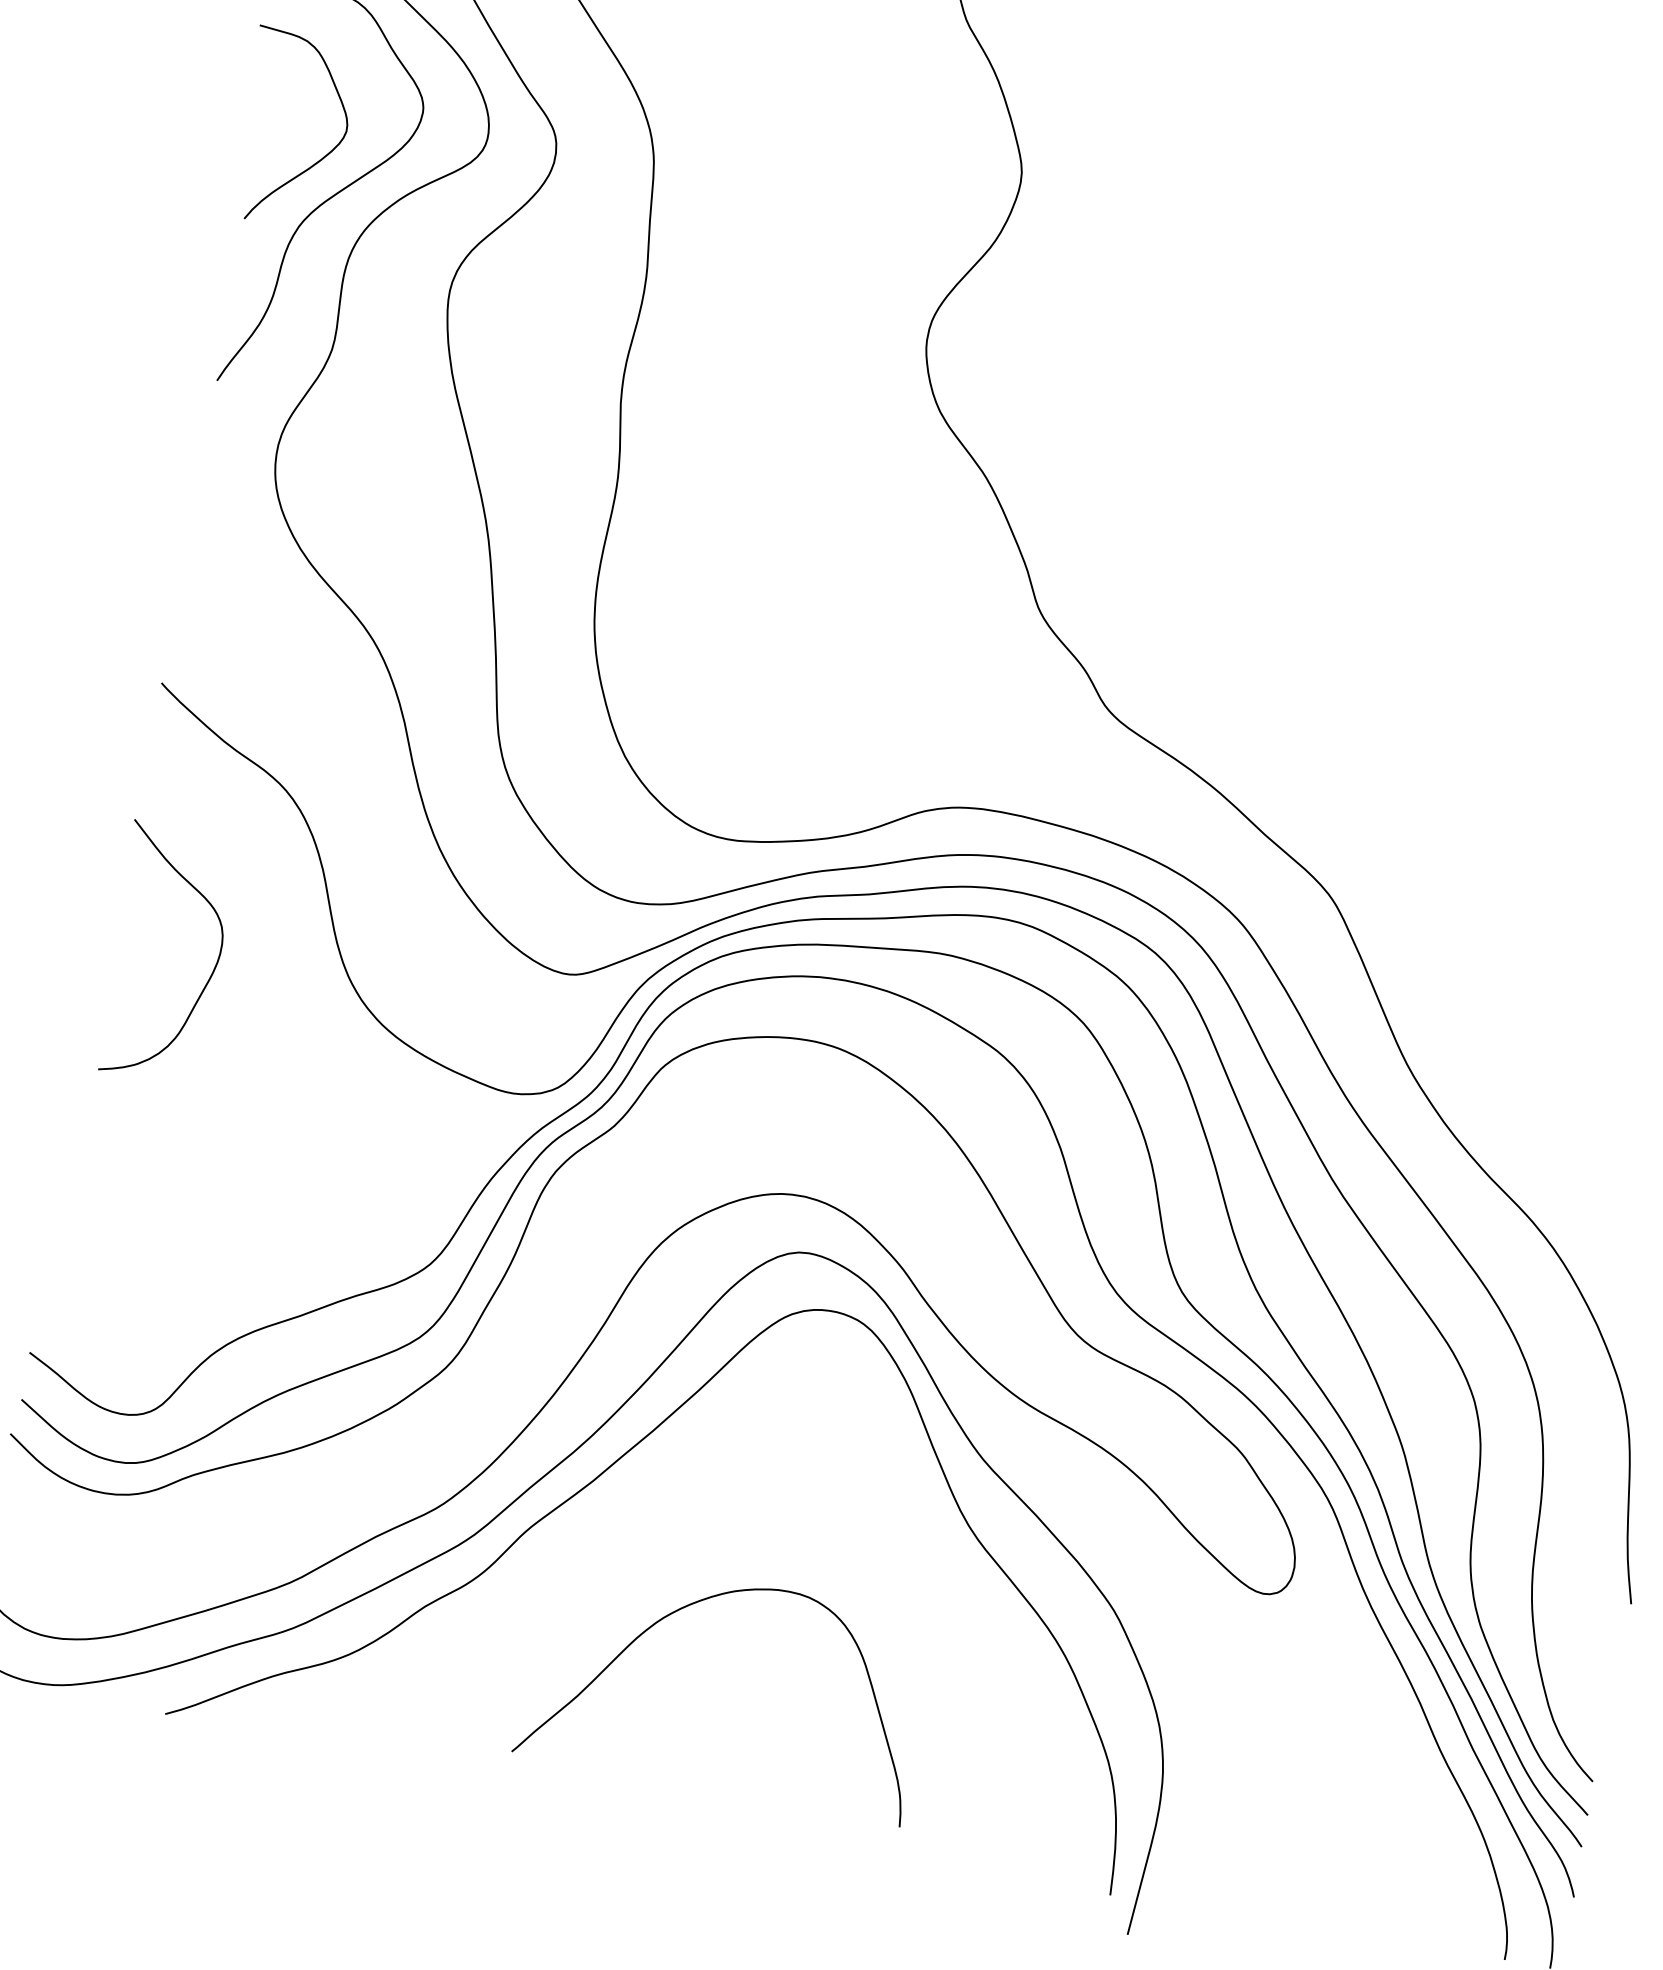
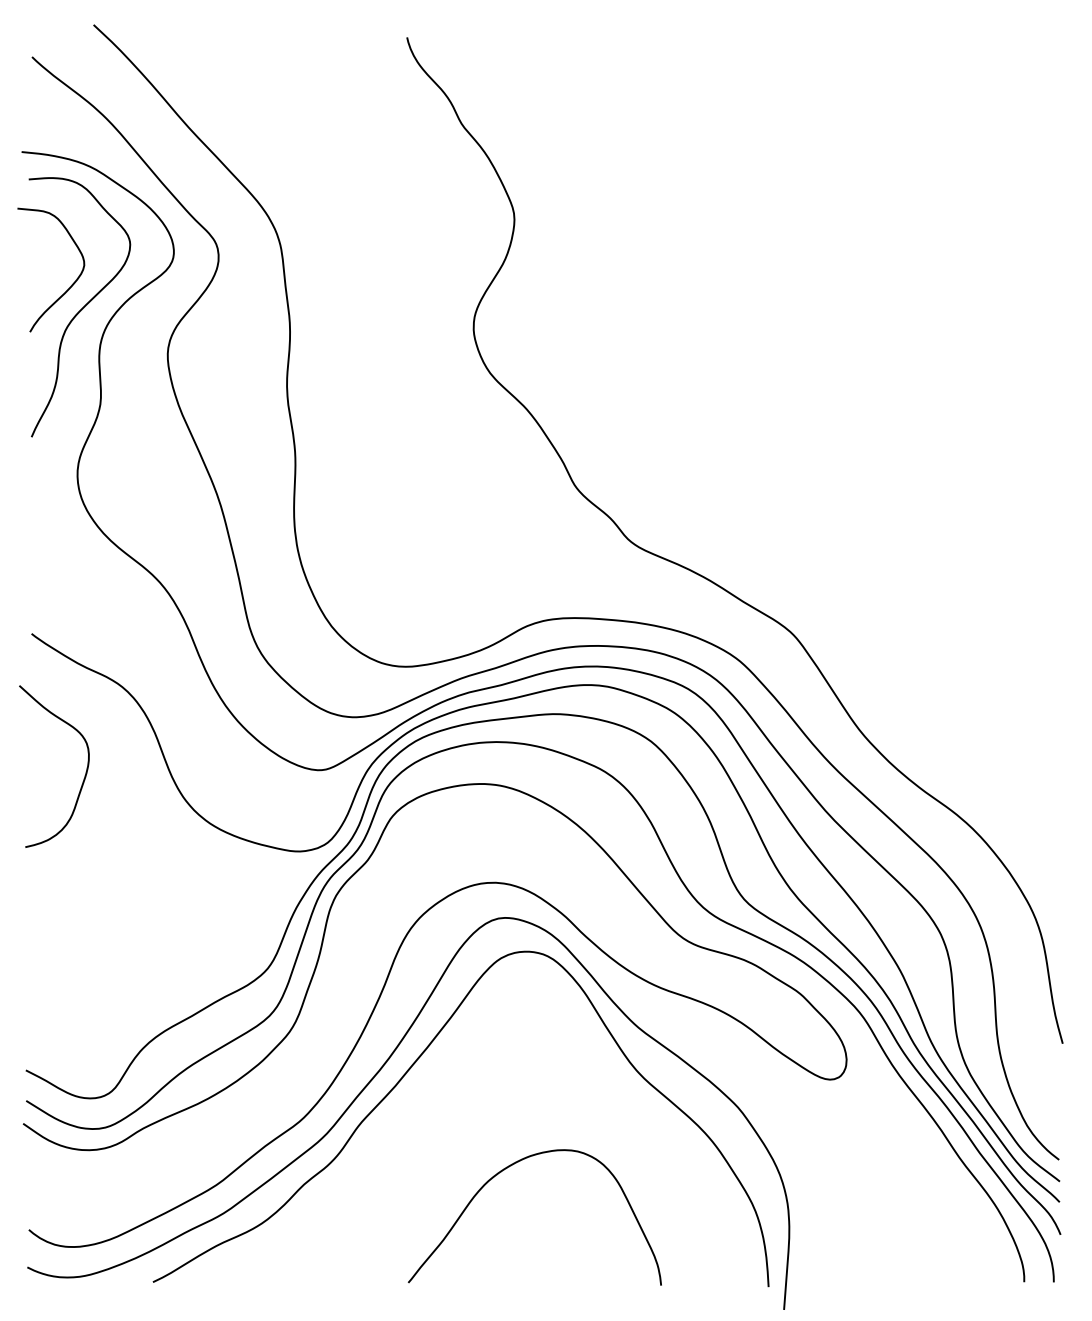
curve: (209, 975) -> (84, 775), moved
curve: (691, 1606) -> (504, 1170), moved

